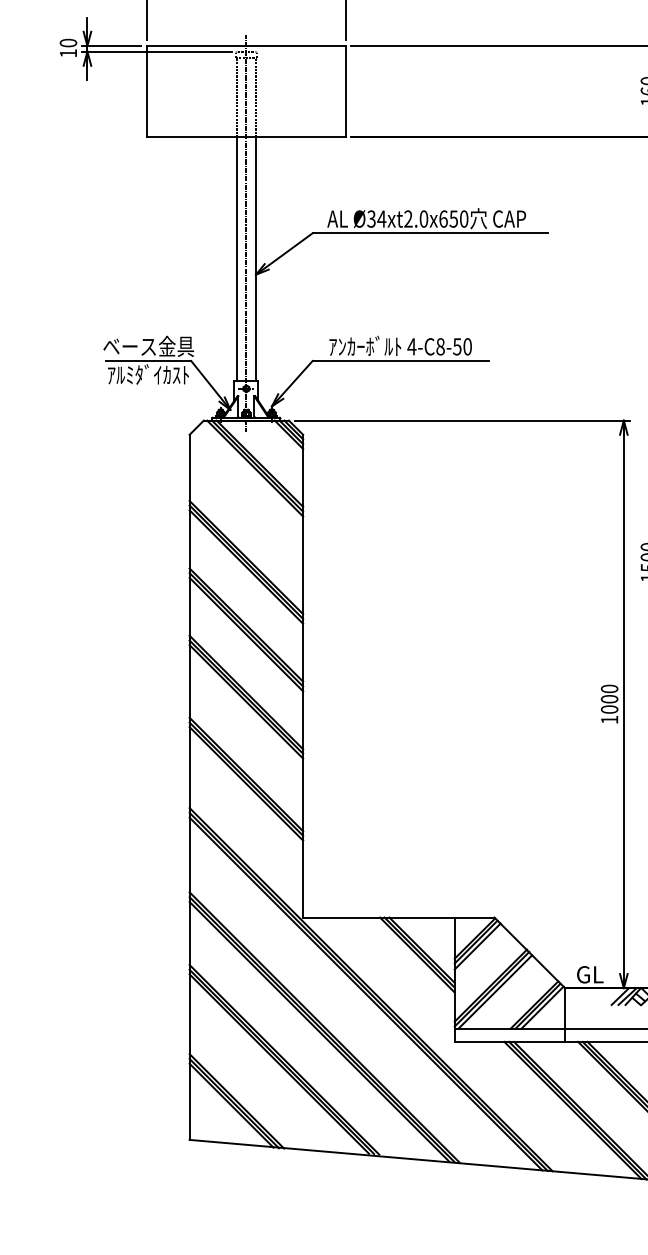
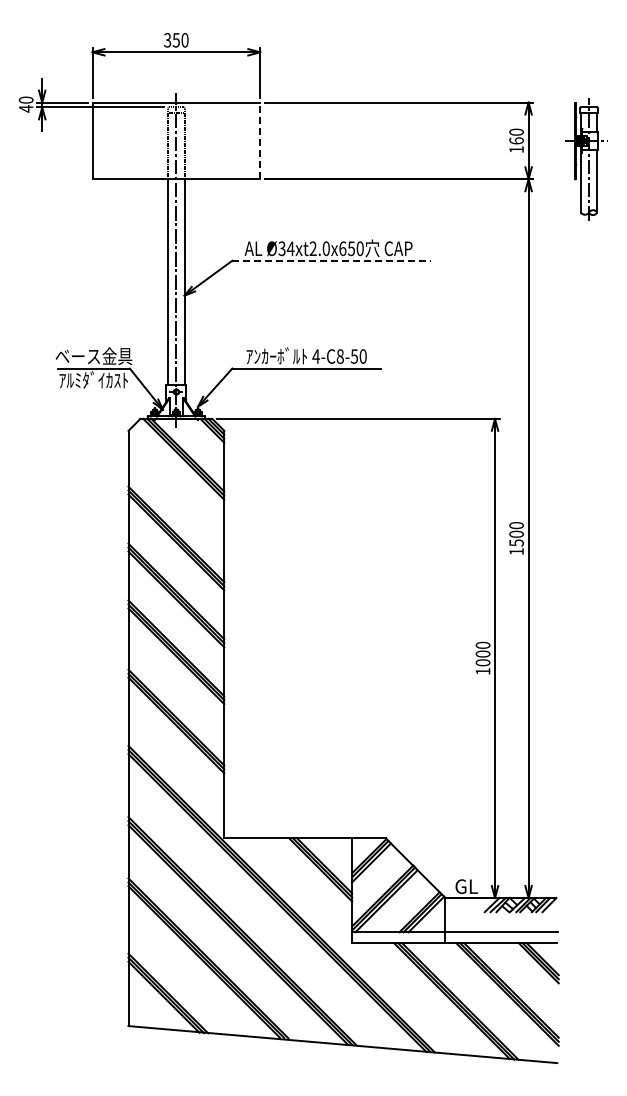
text: (68, 52) -> (26, 108), 10 -> 40
line: (345, 90) -> (260, 140), solid -> dashed
line: (431, 233) -> (332, 260), solid -> dashed

